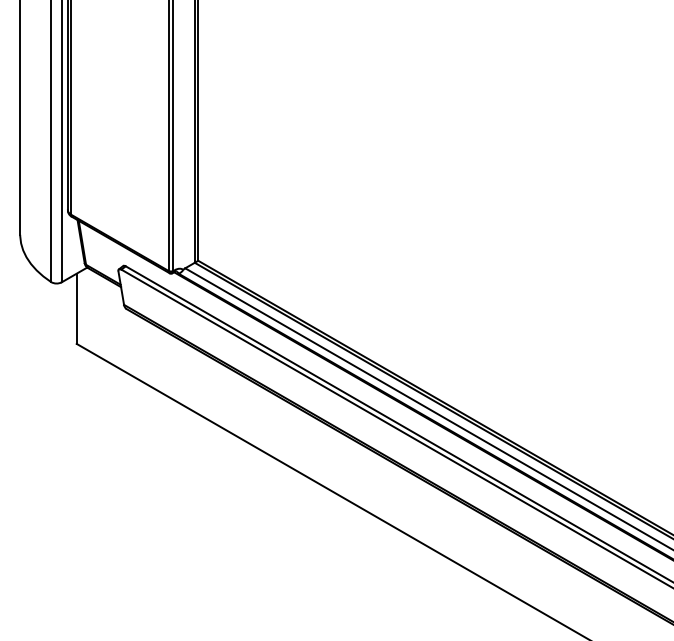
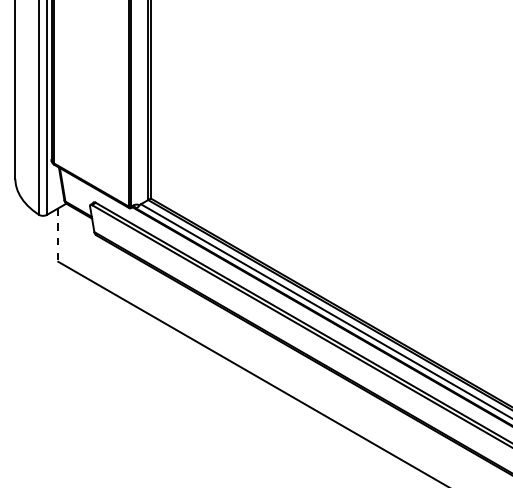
line: (76, 309) -> (58, 235), solid -> dashed

